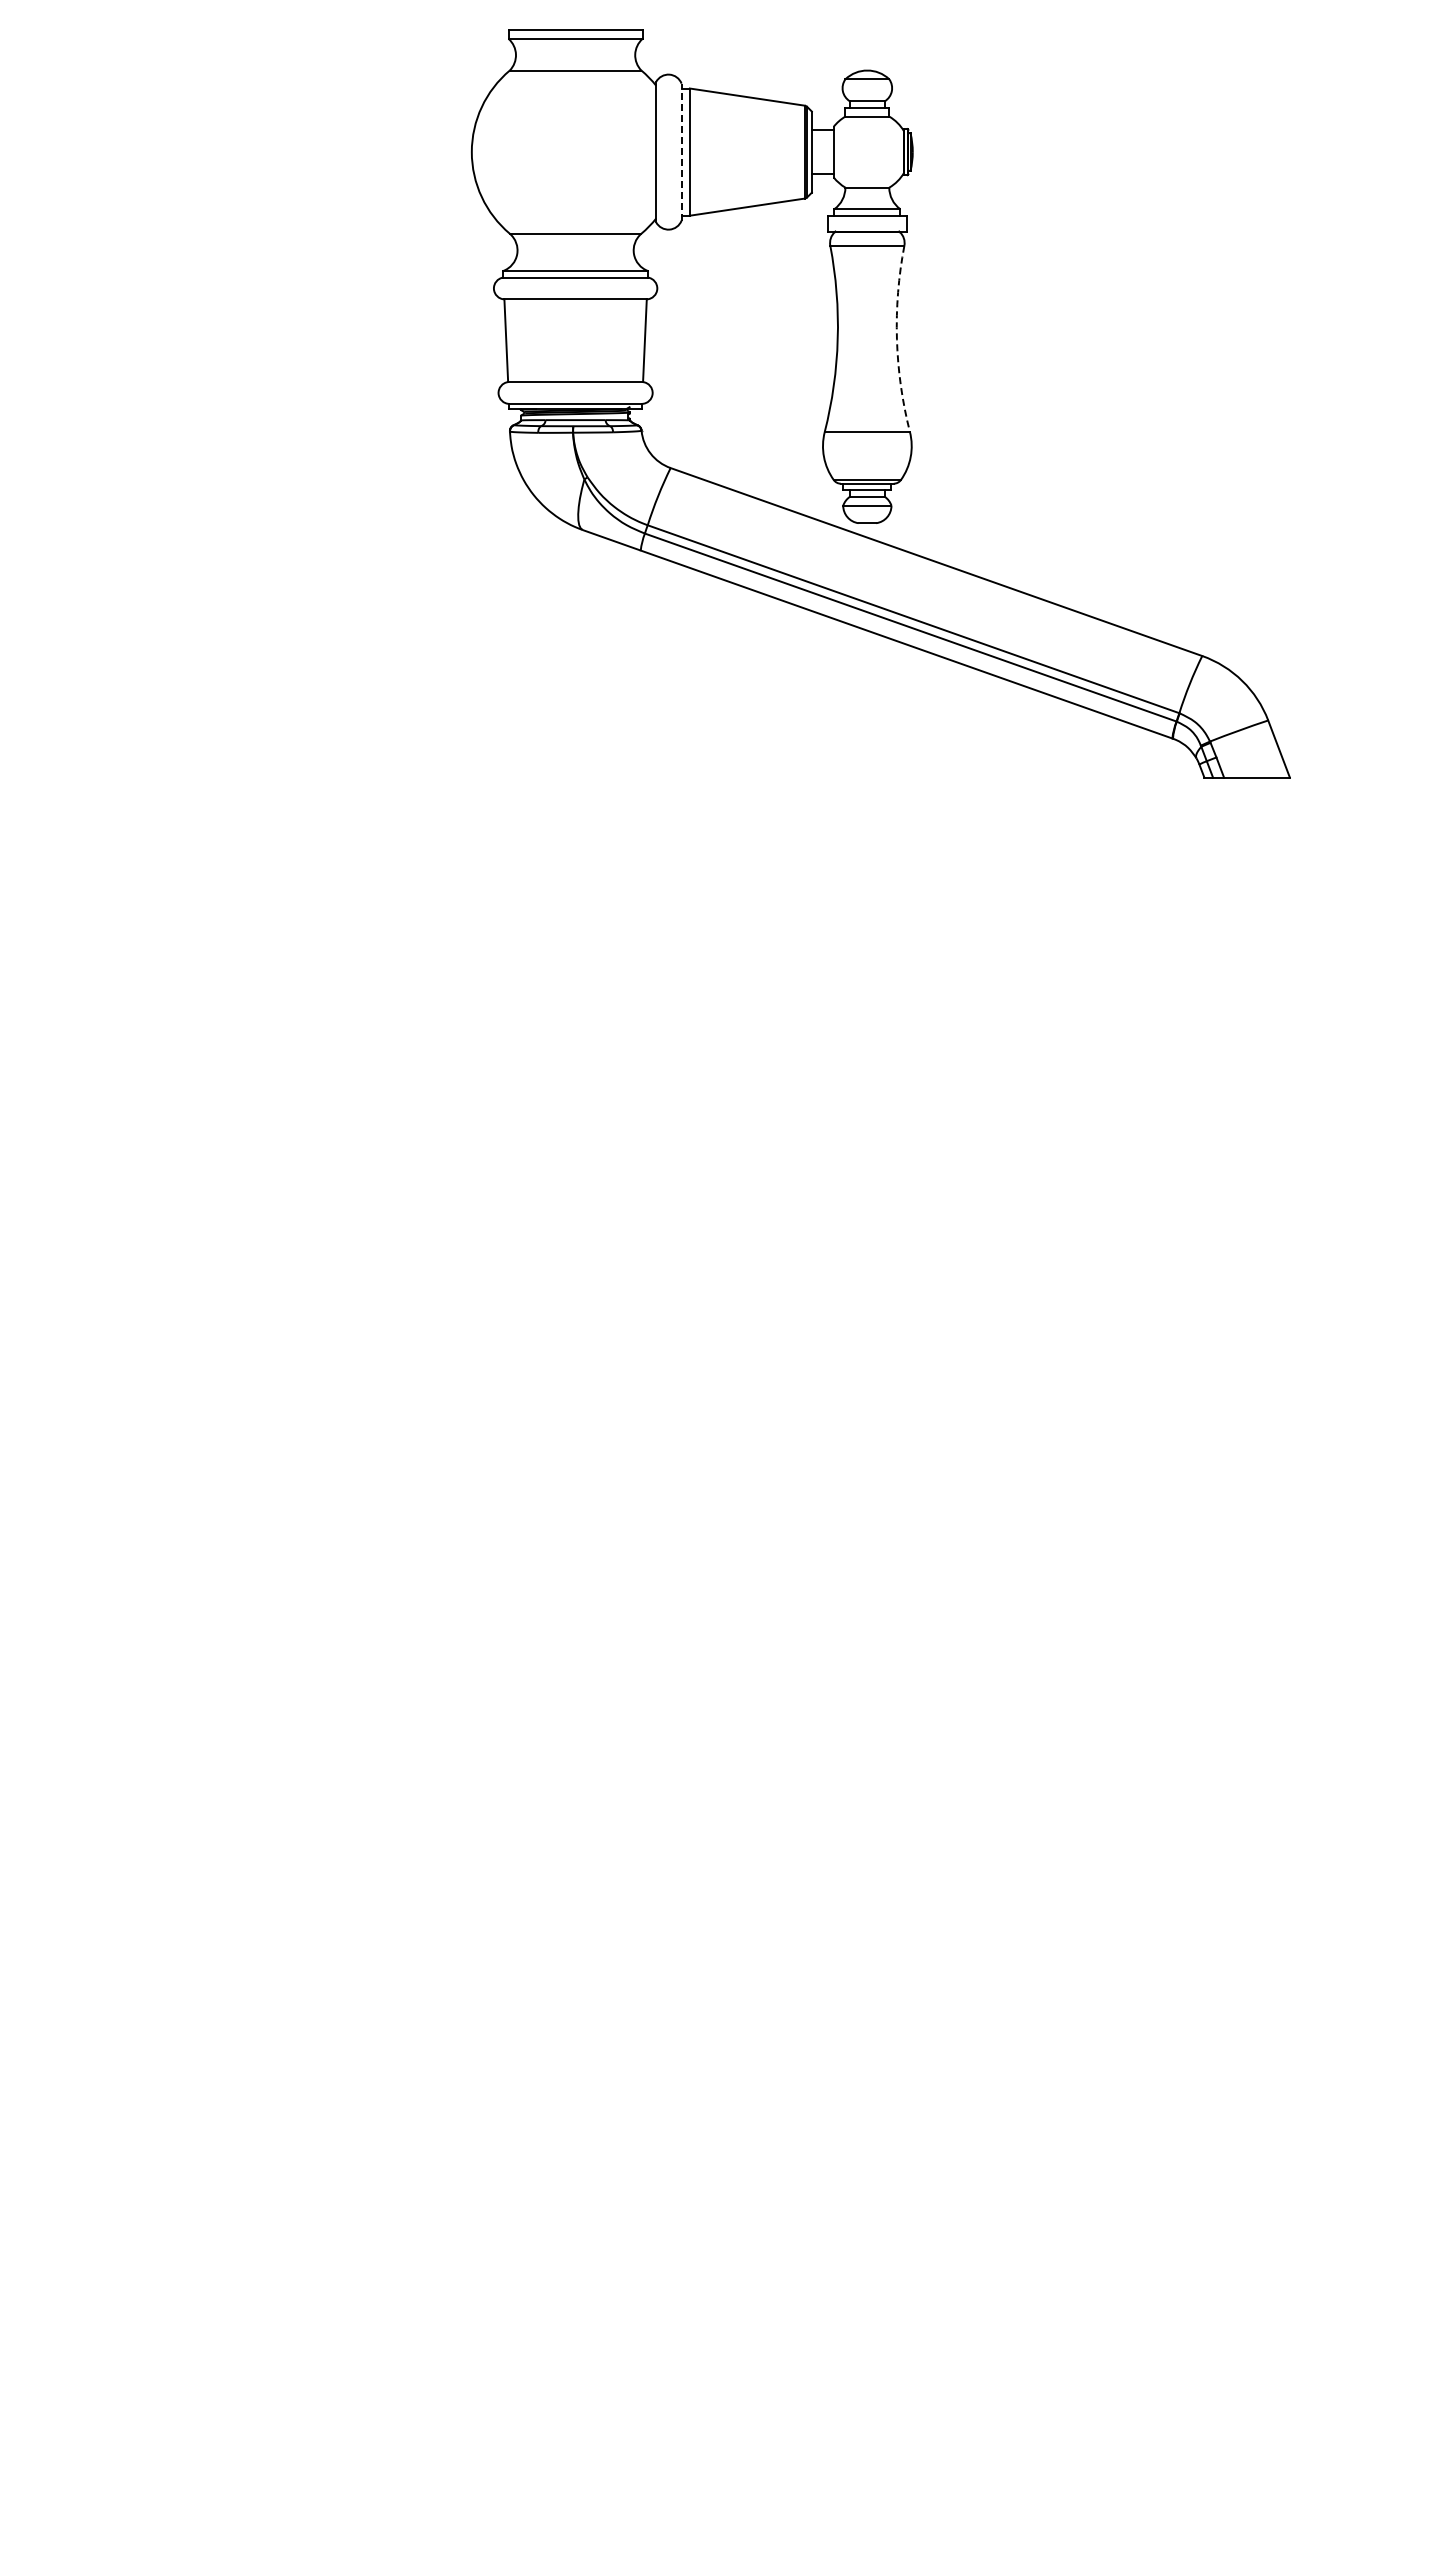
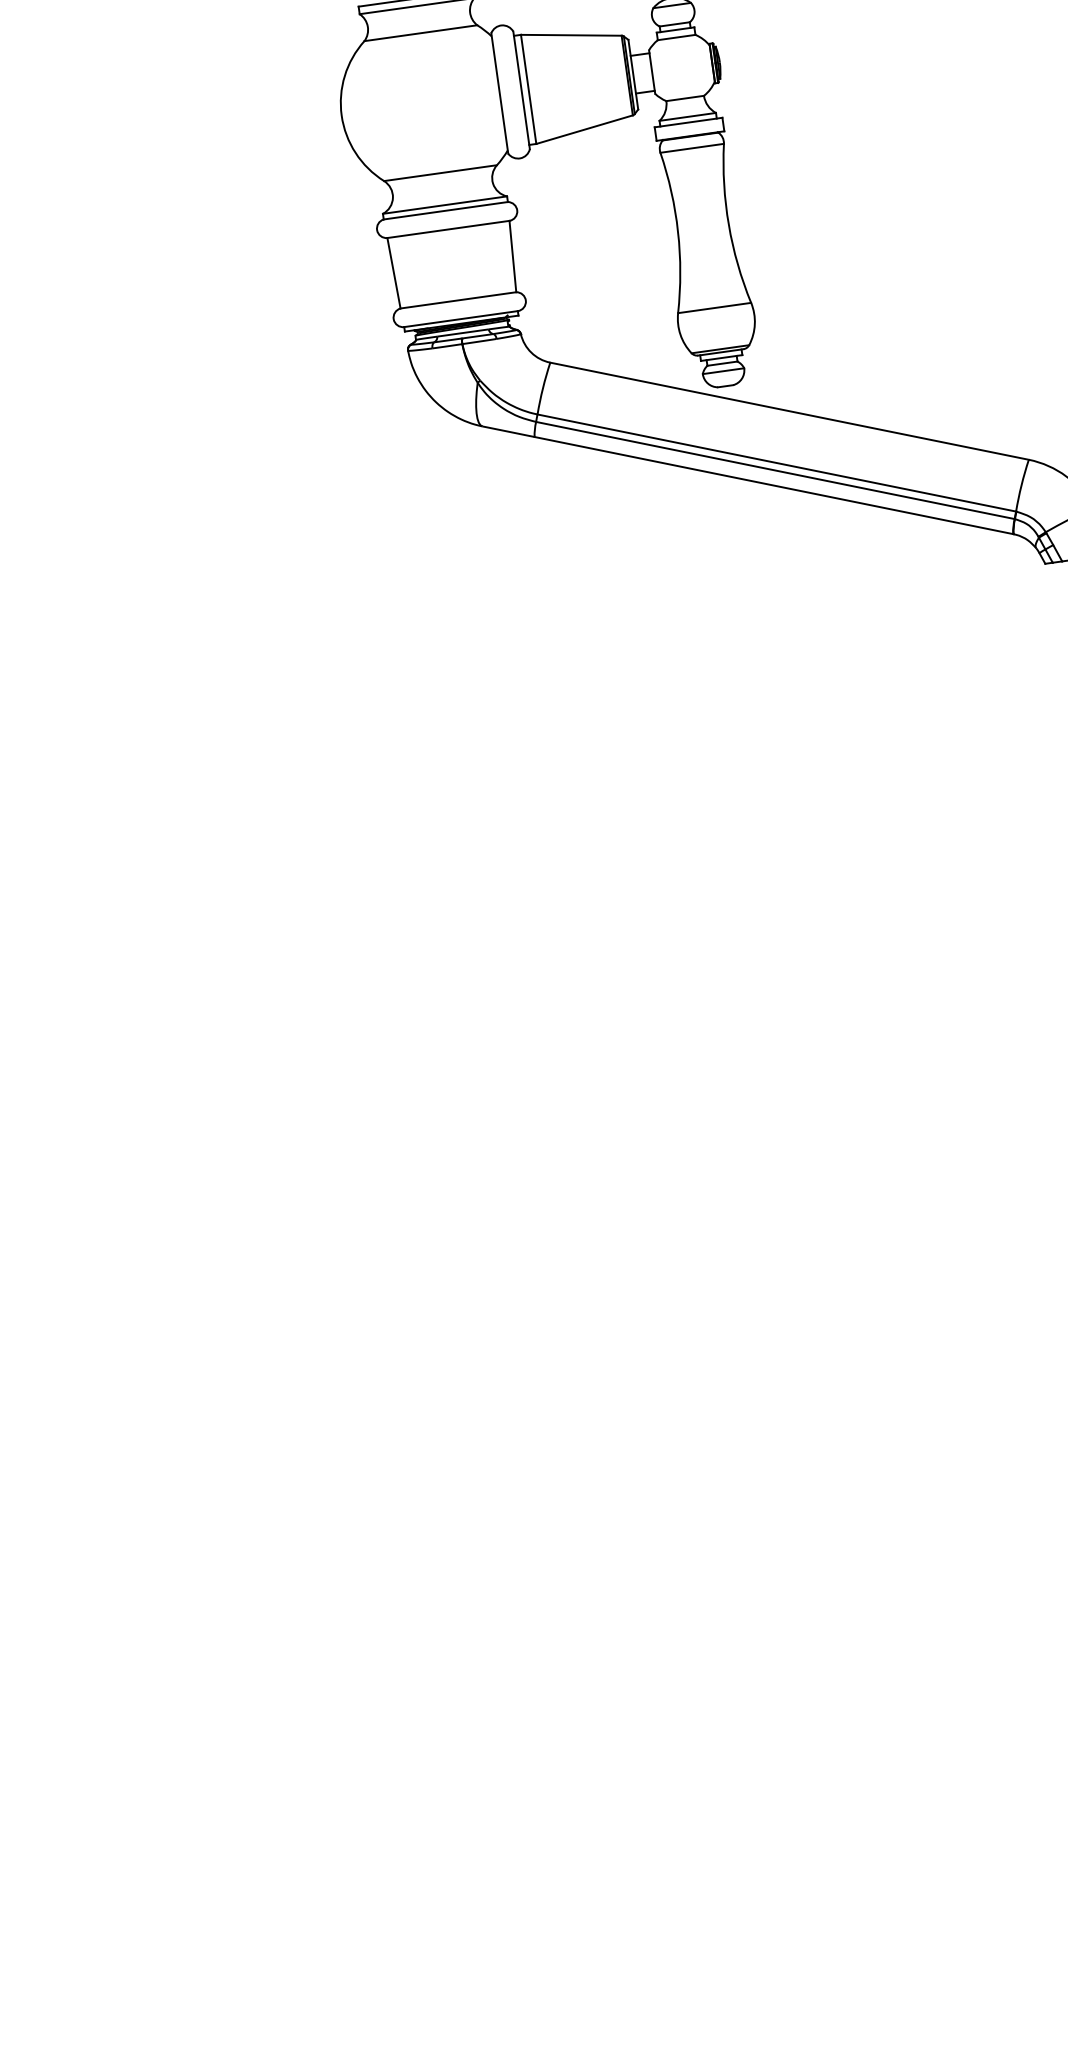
line: (681, 152) -> (521, 90), dashed -> solid
arc: (896, 339) -> (728, 225), dashed -> solid

